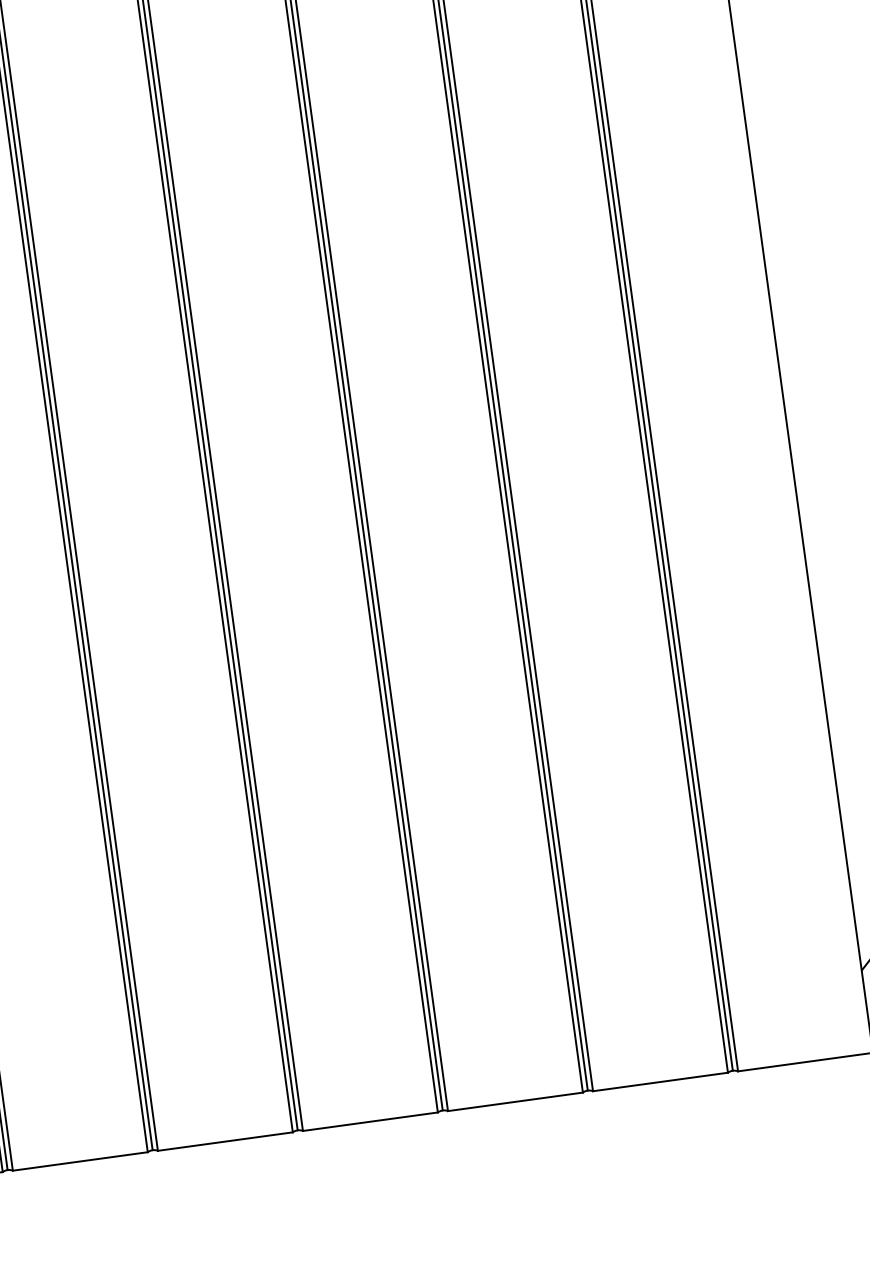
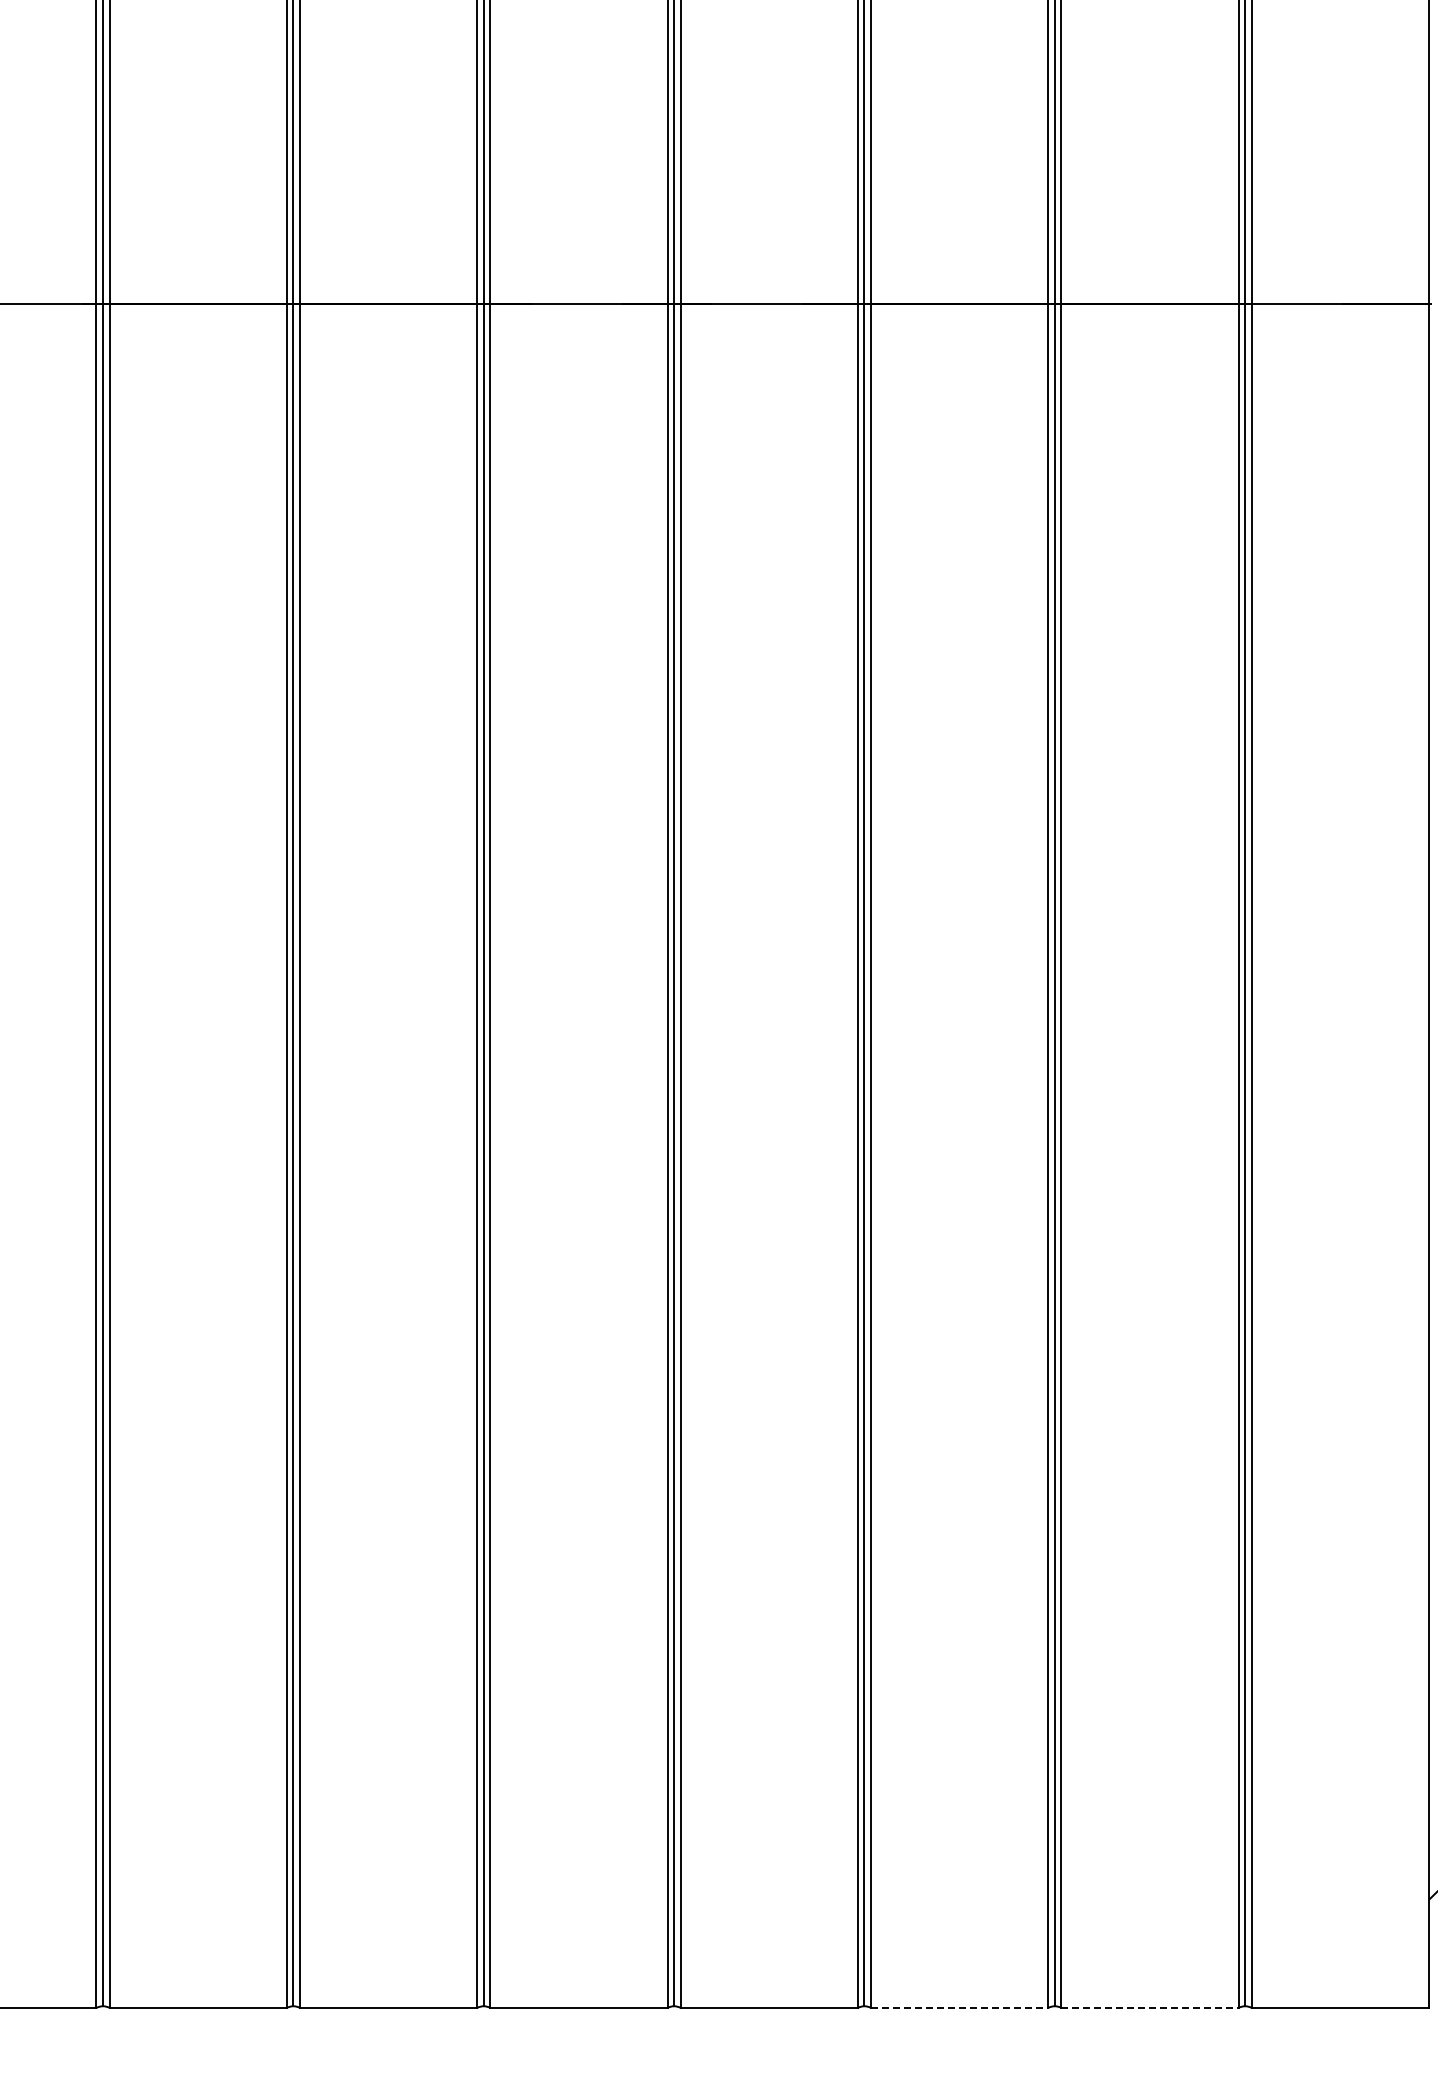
line: (660, 1082) -> (1150, 2008), solid -> dashed
line: (515, 1102) -> (959, 2008), solid -> dashed

